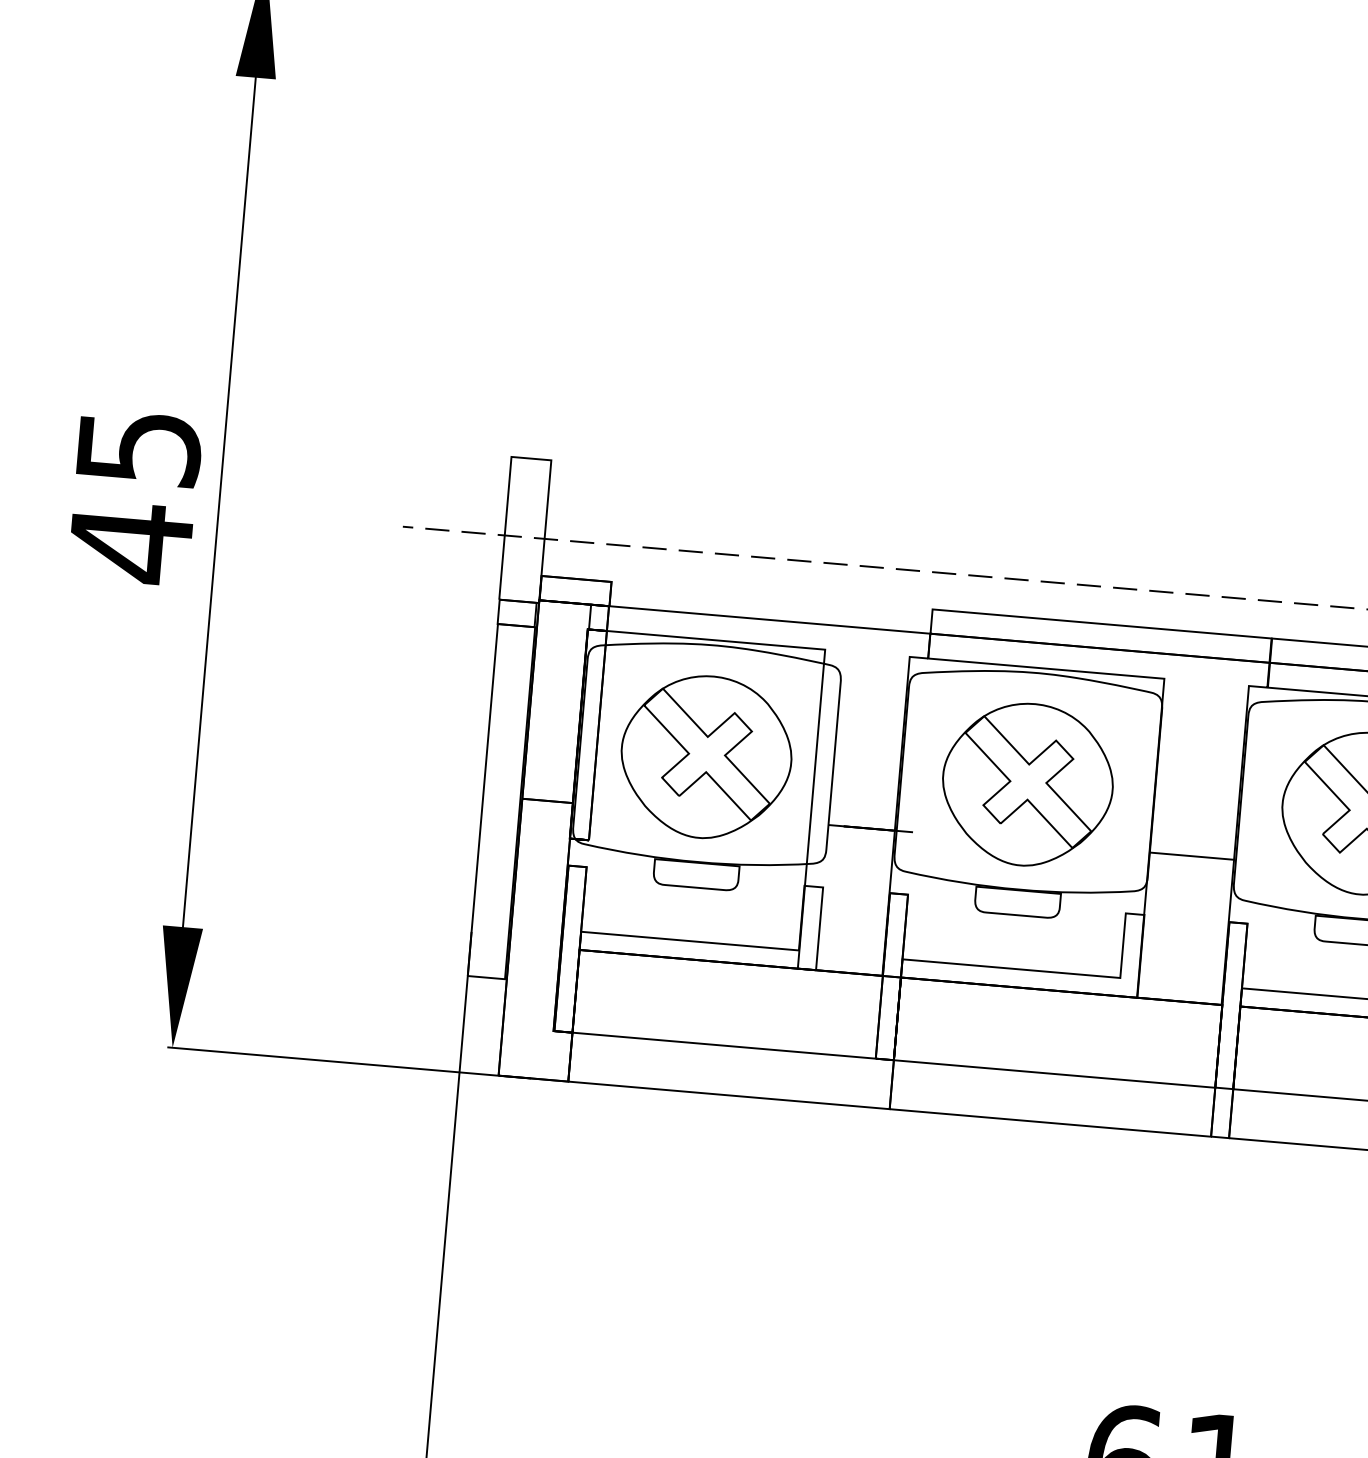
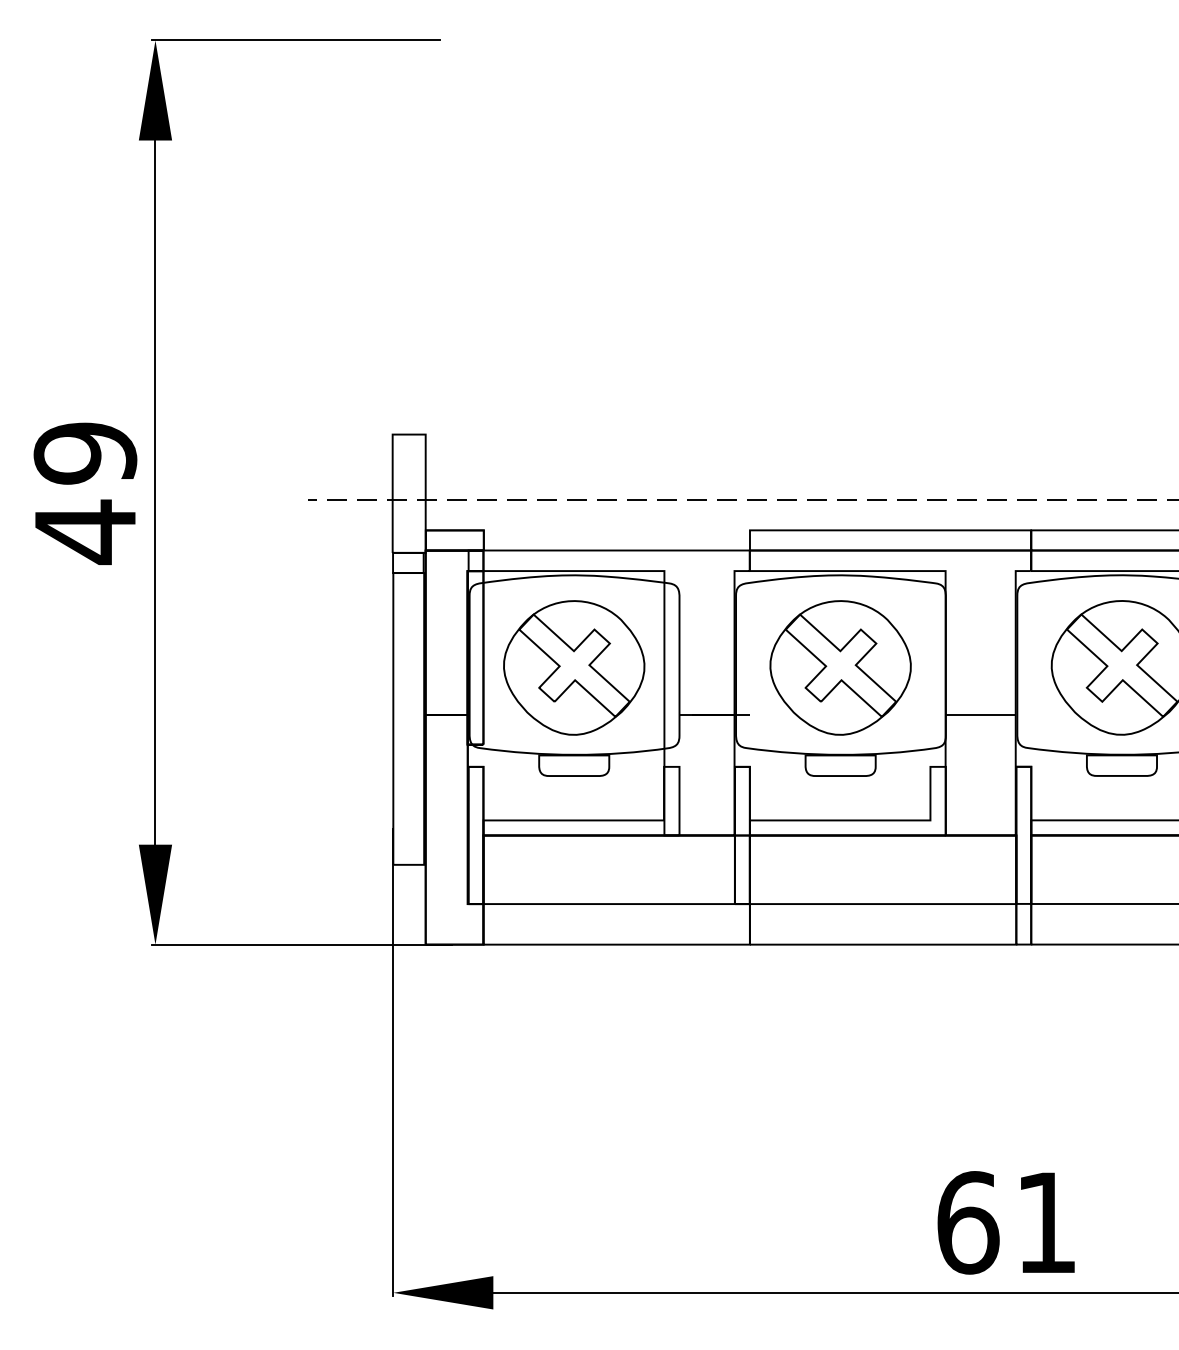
text: (139, 447) -> (85, 453), 45 -> 49

